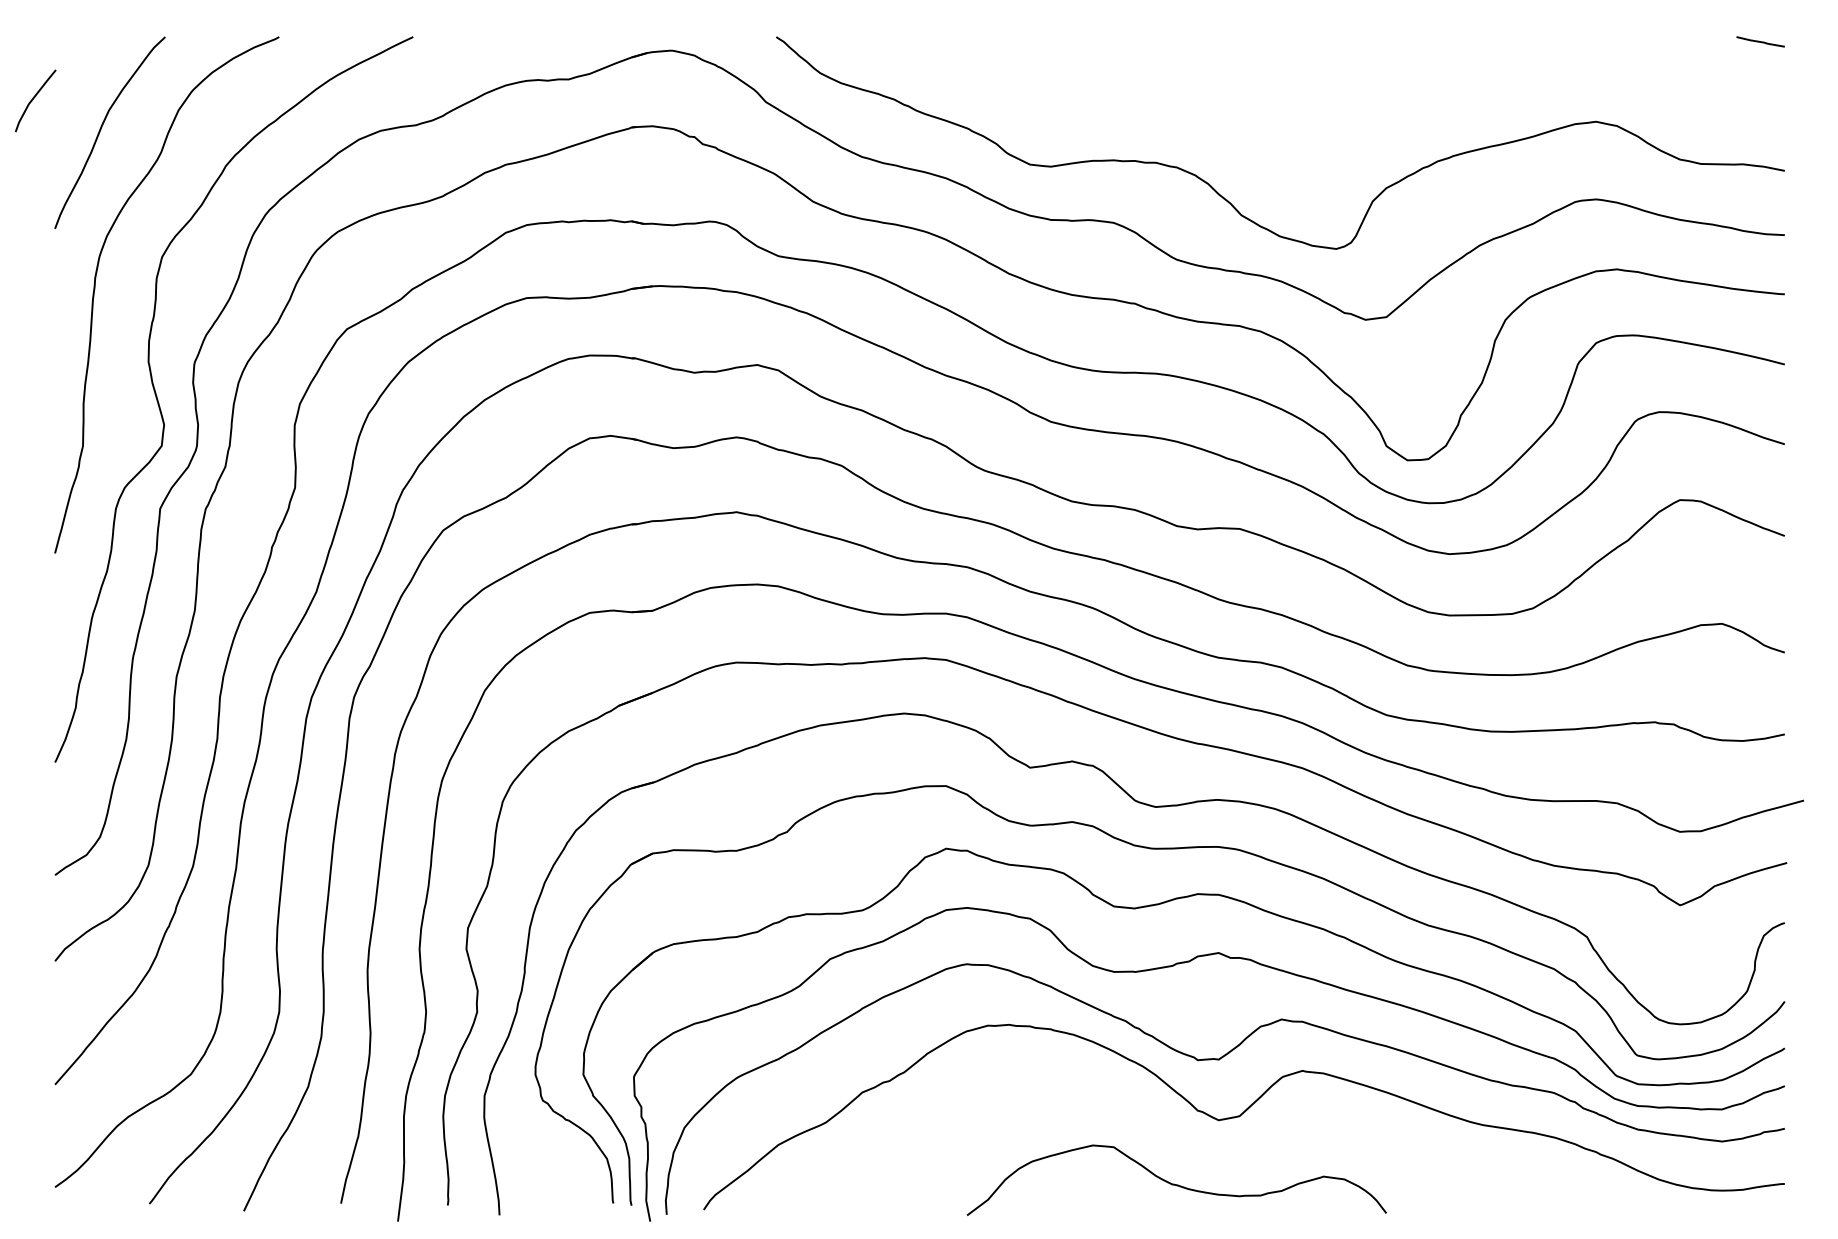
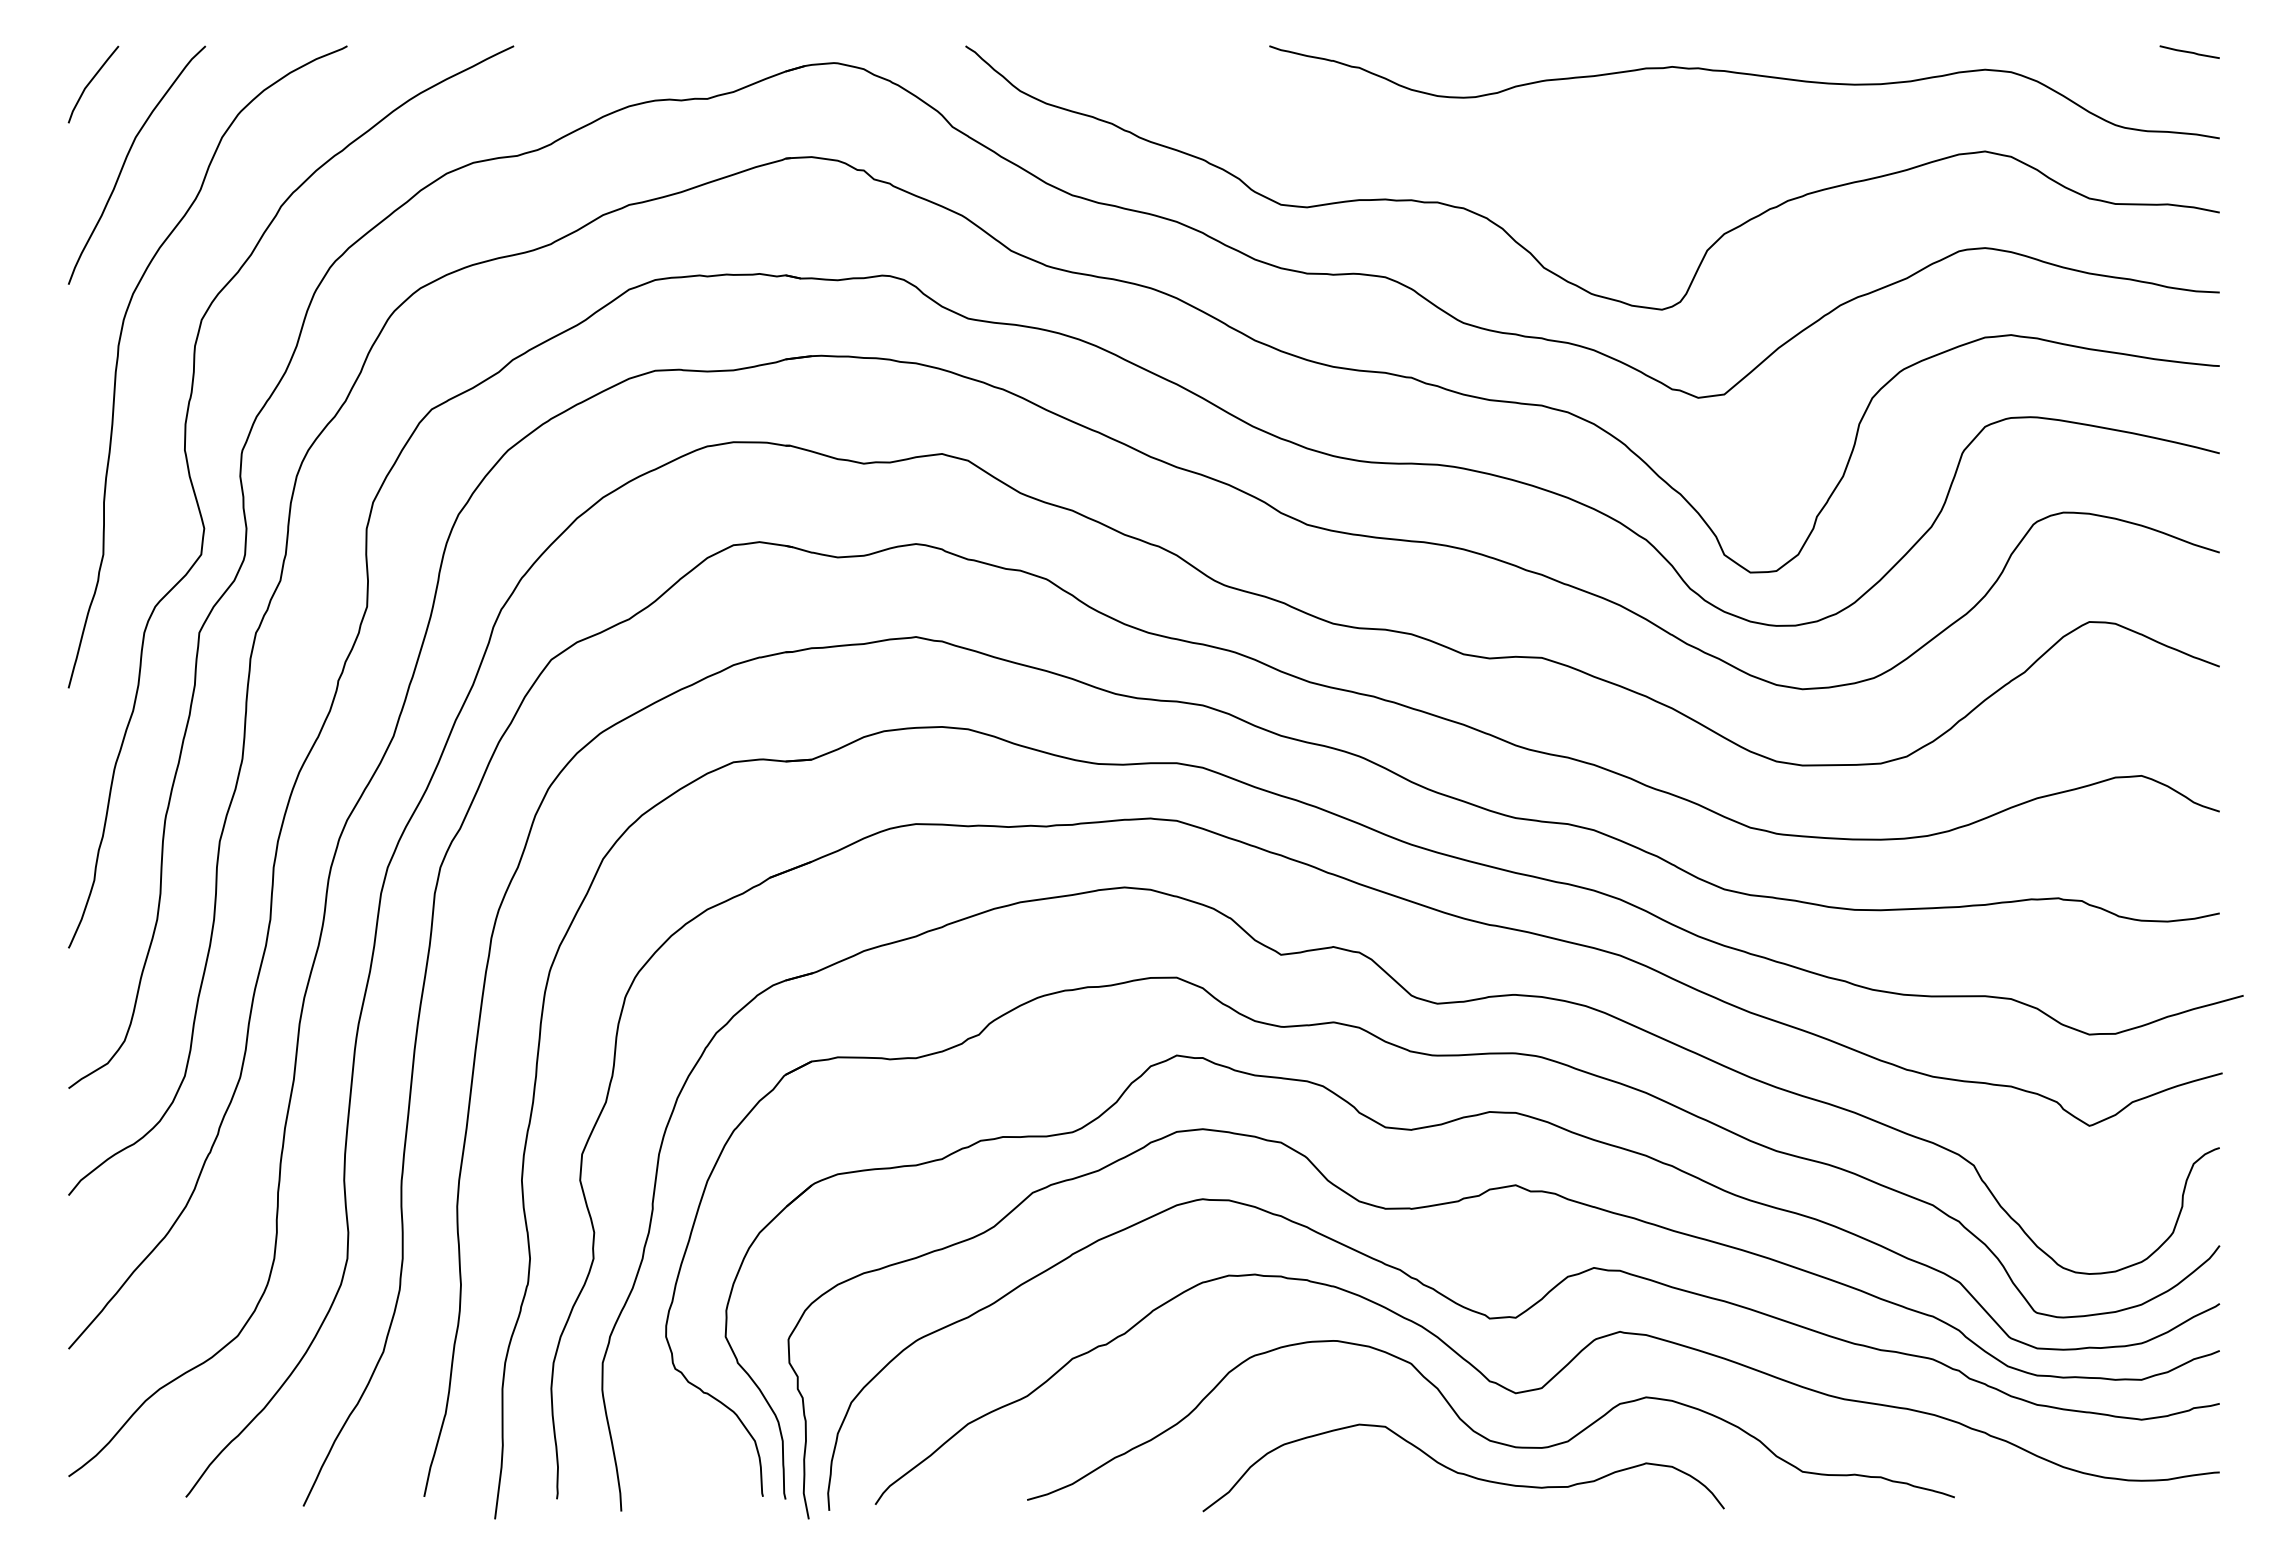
curve: (1405, 60) -> (1748, 75), added
line: (33, 100) -> (90, 83), moved
curve: (1192, 1154) -> (1483, 1435), added

